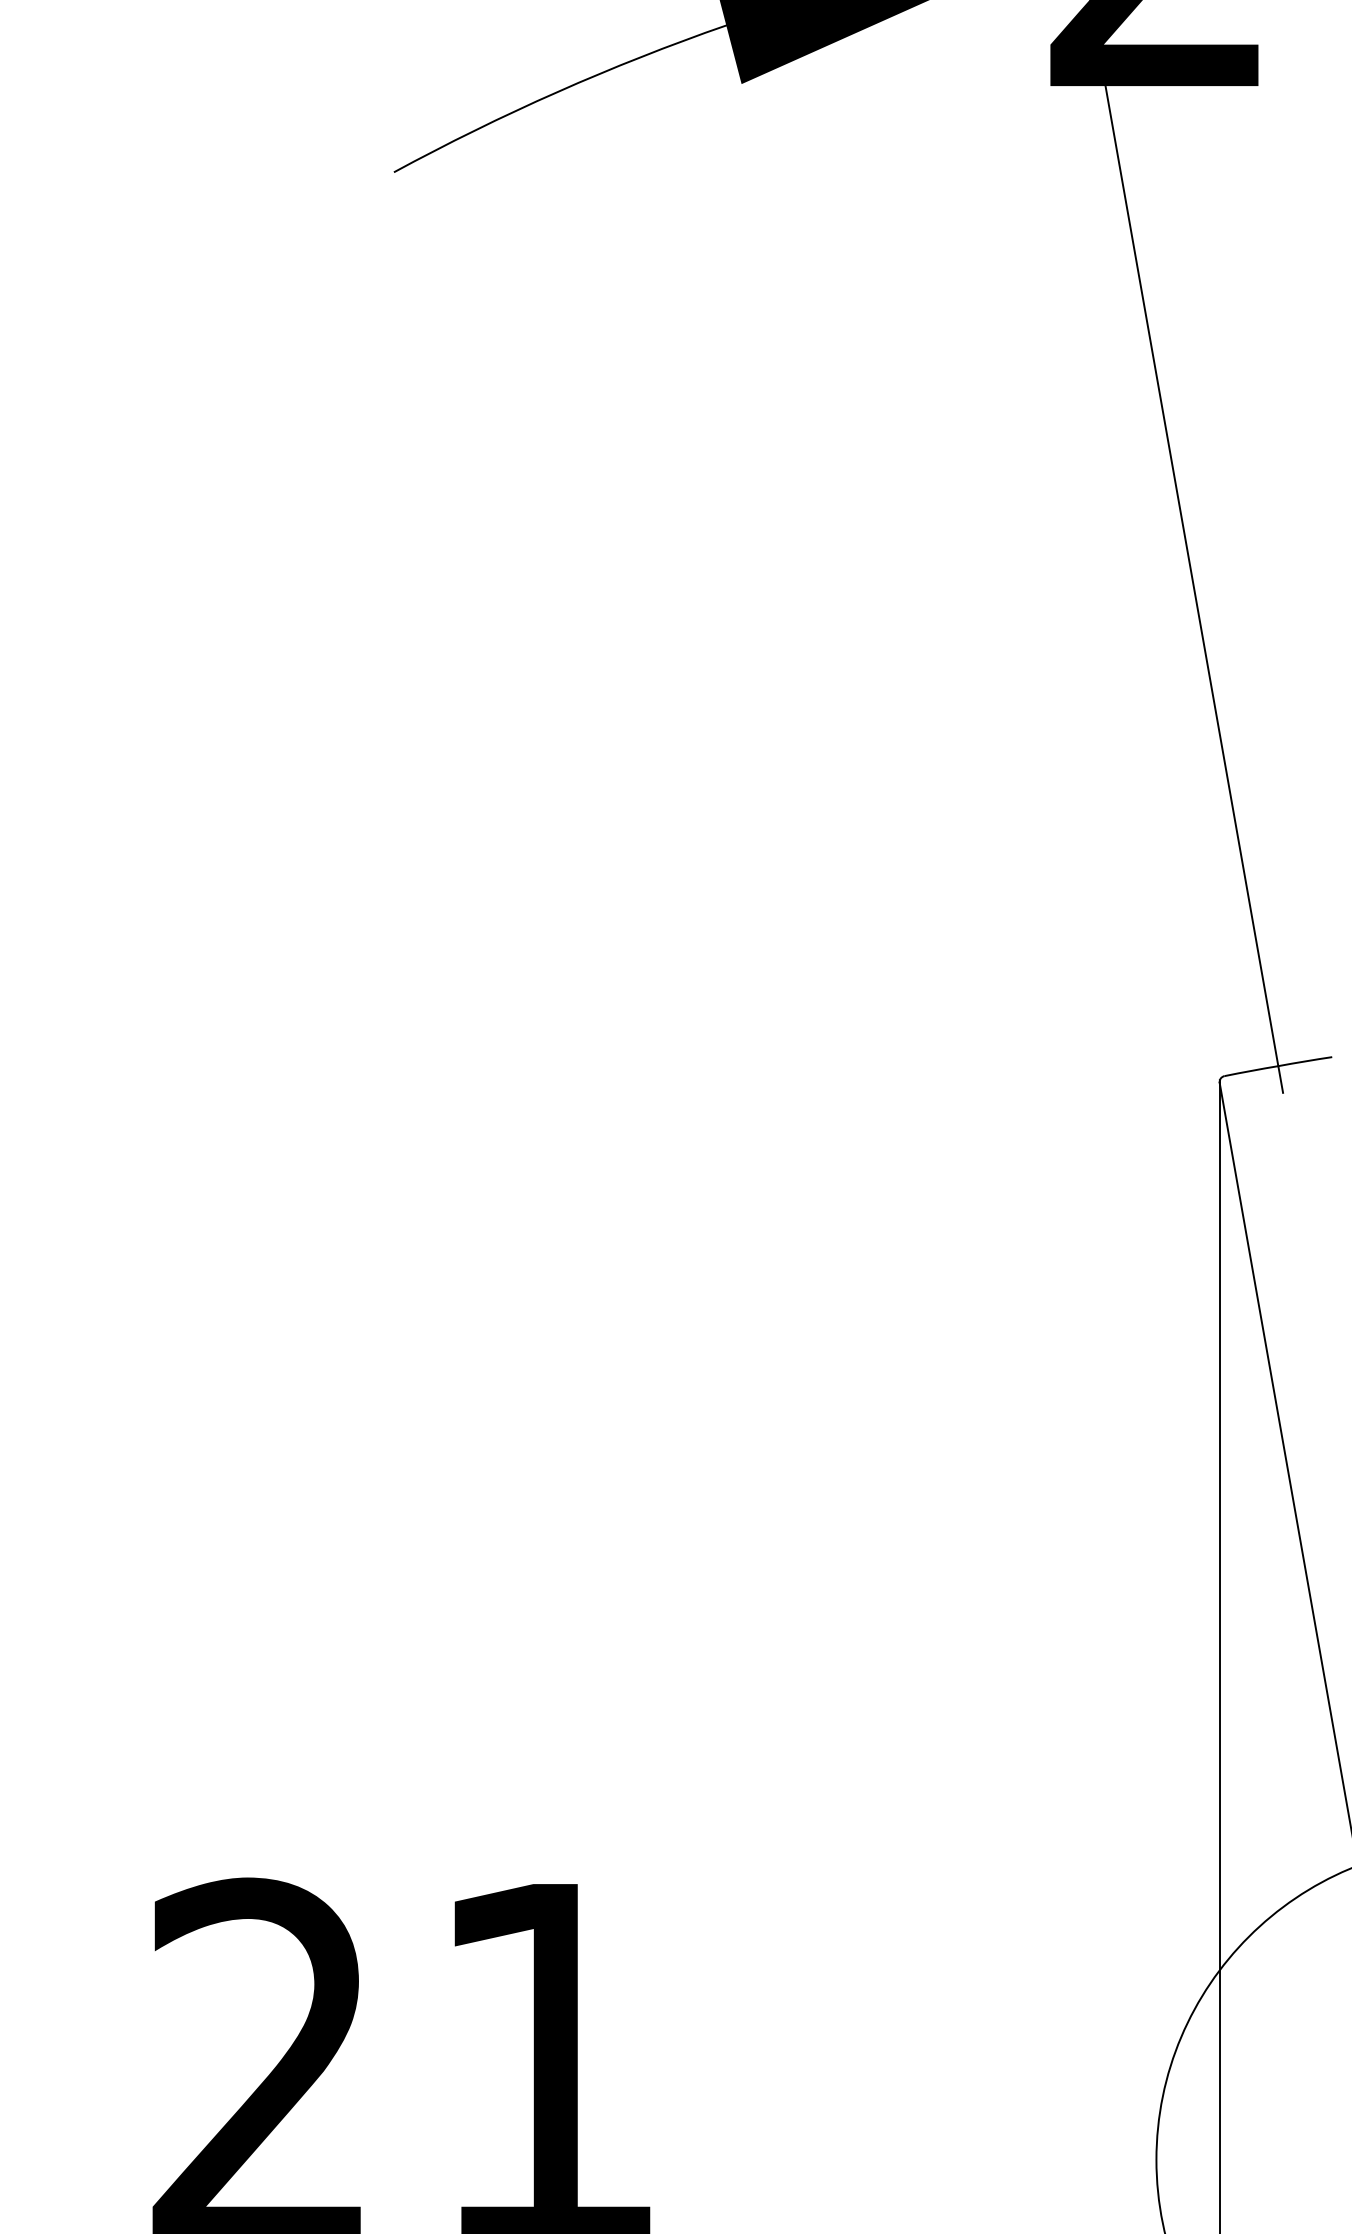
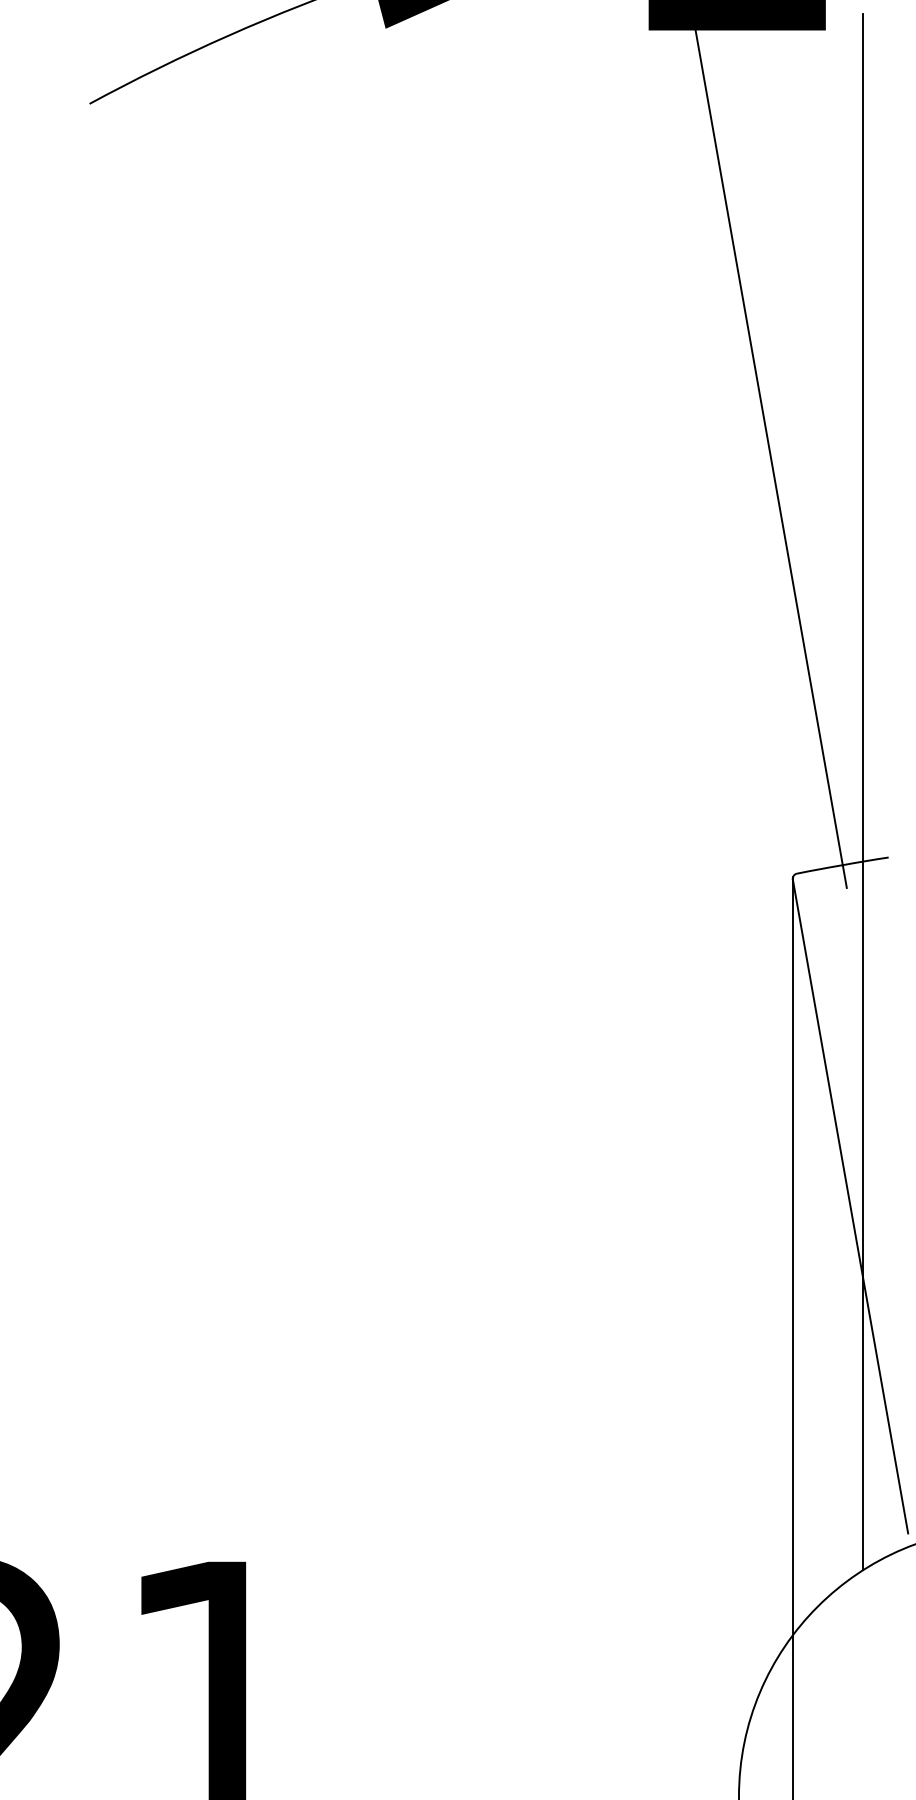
line: (1302, 980) -> (863, 792), added

